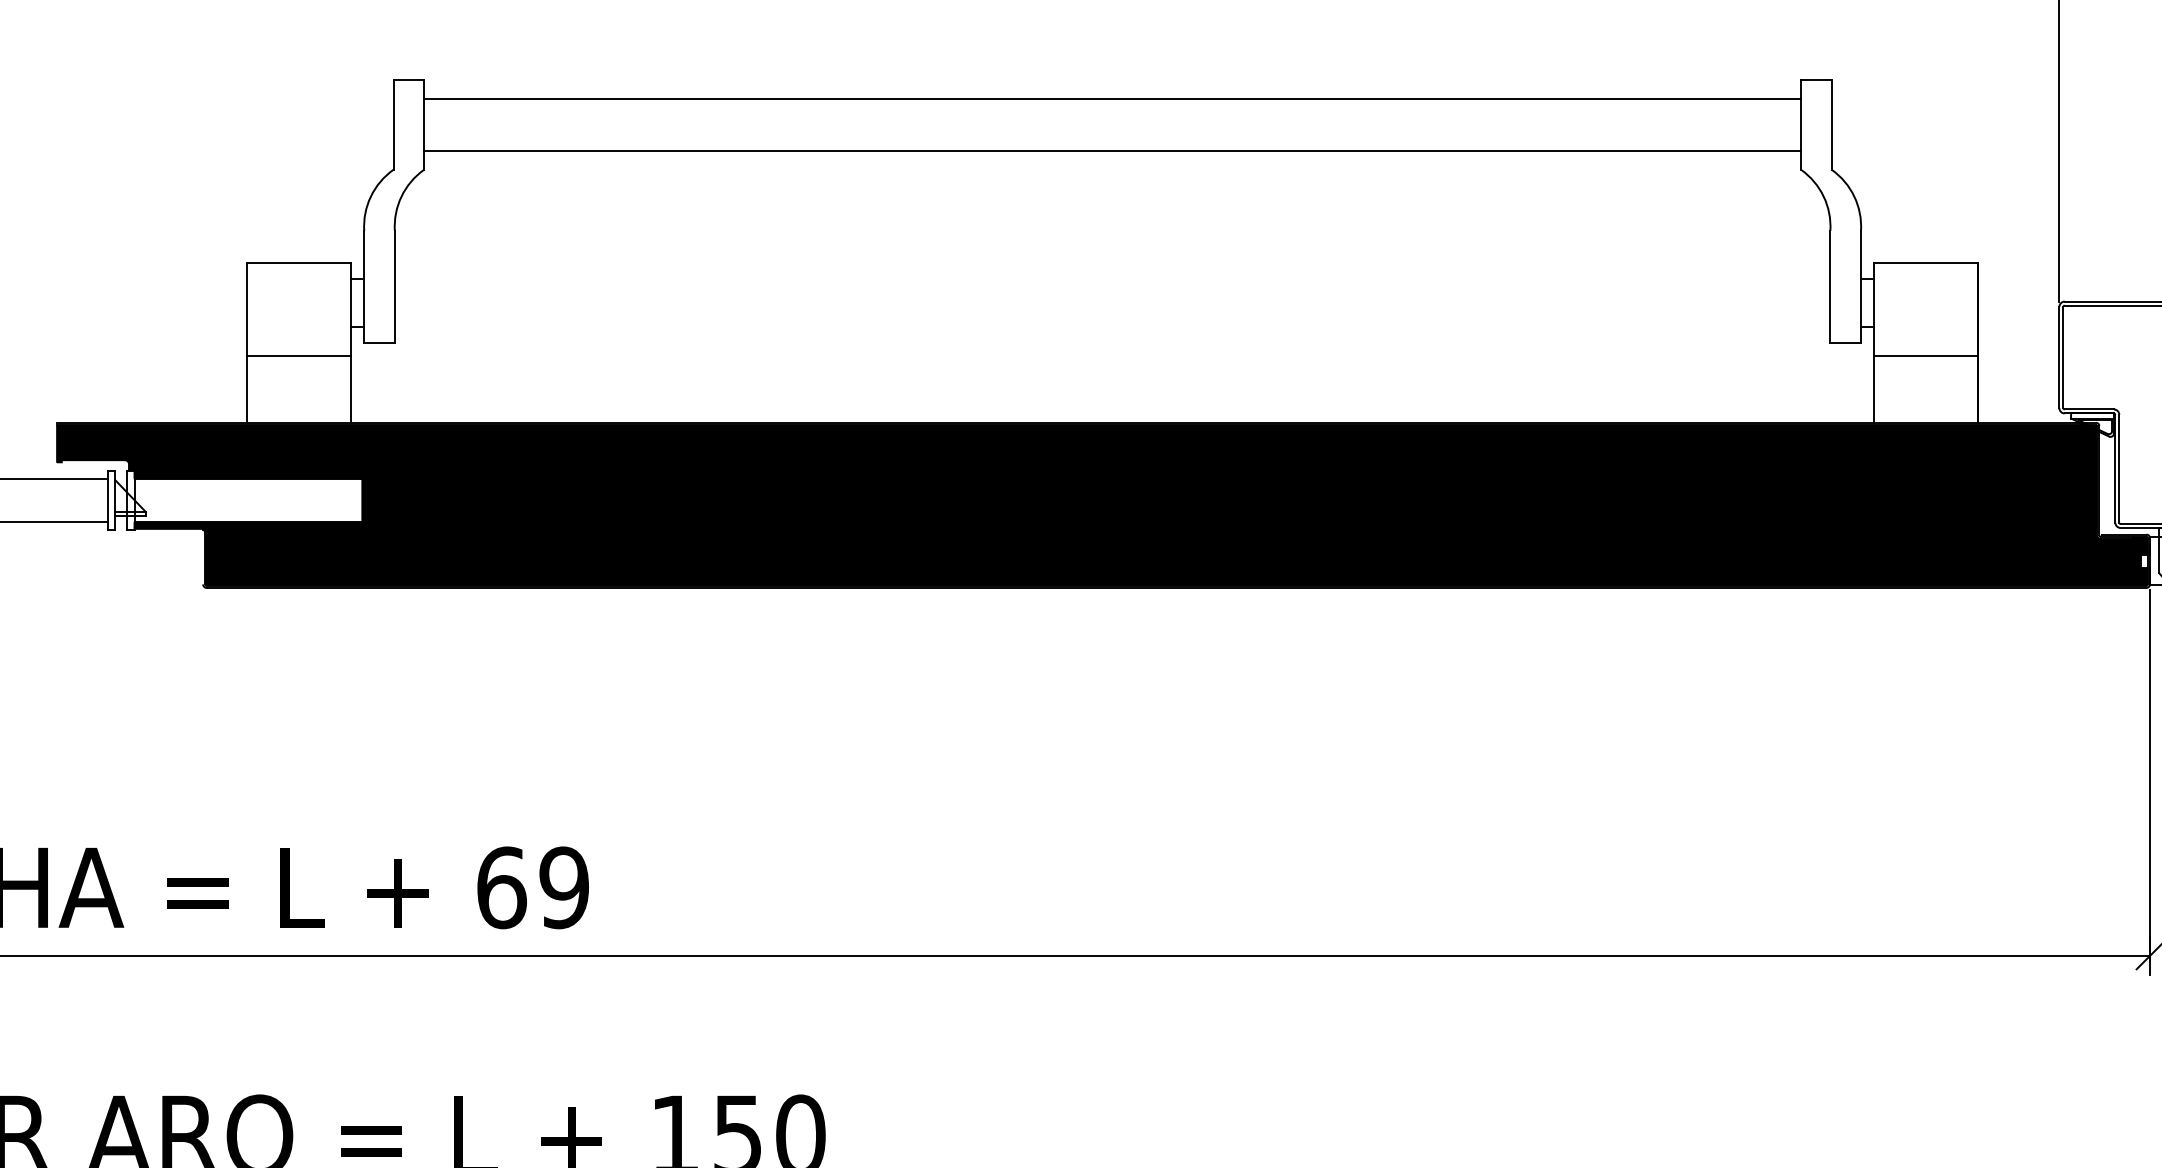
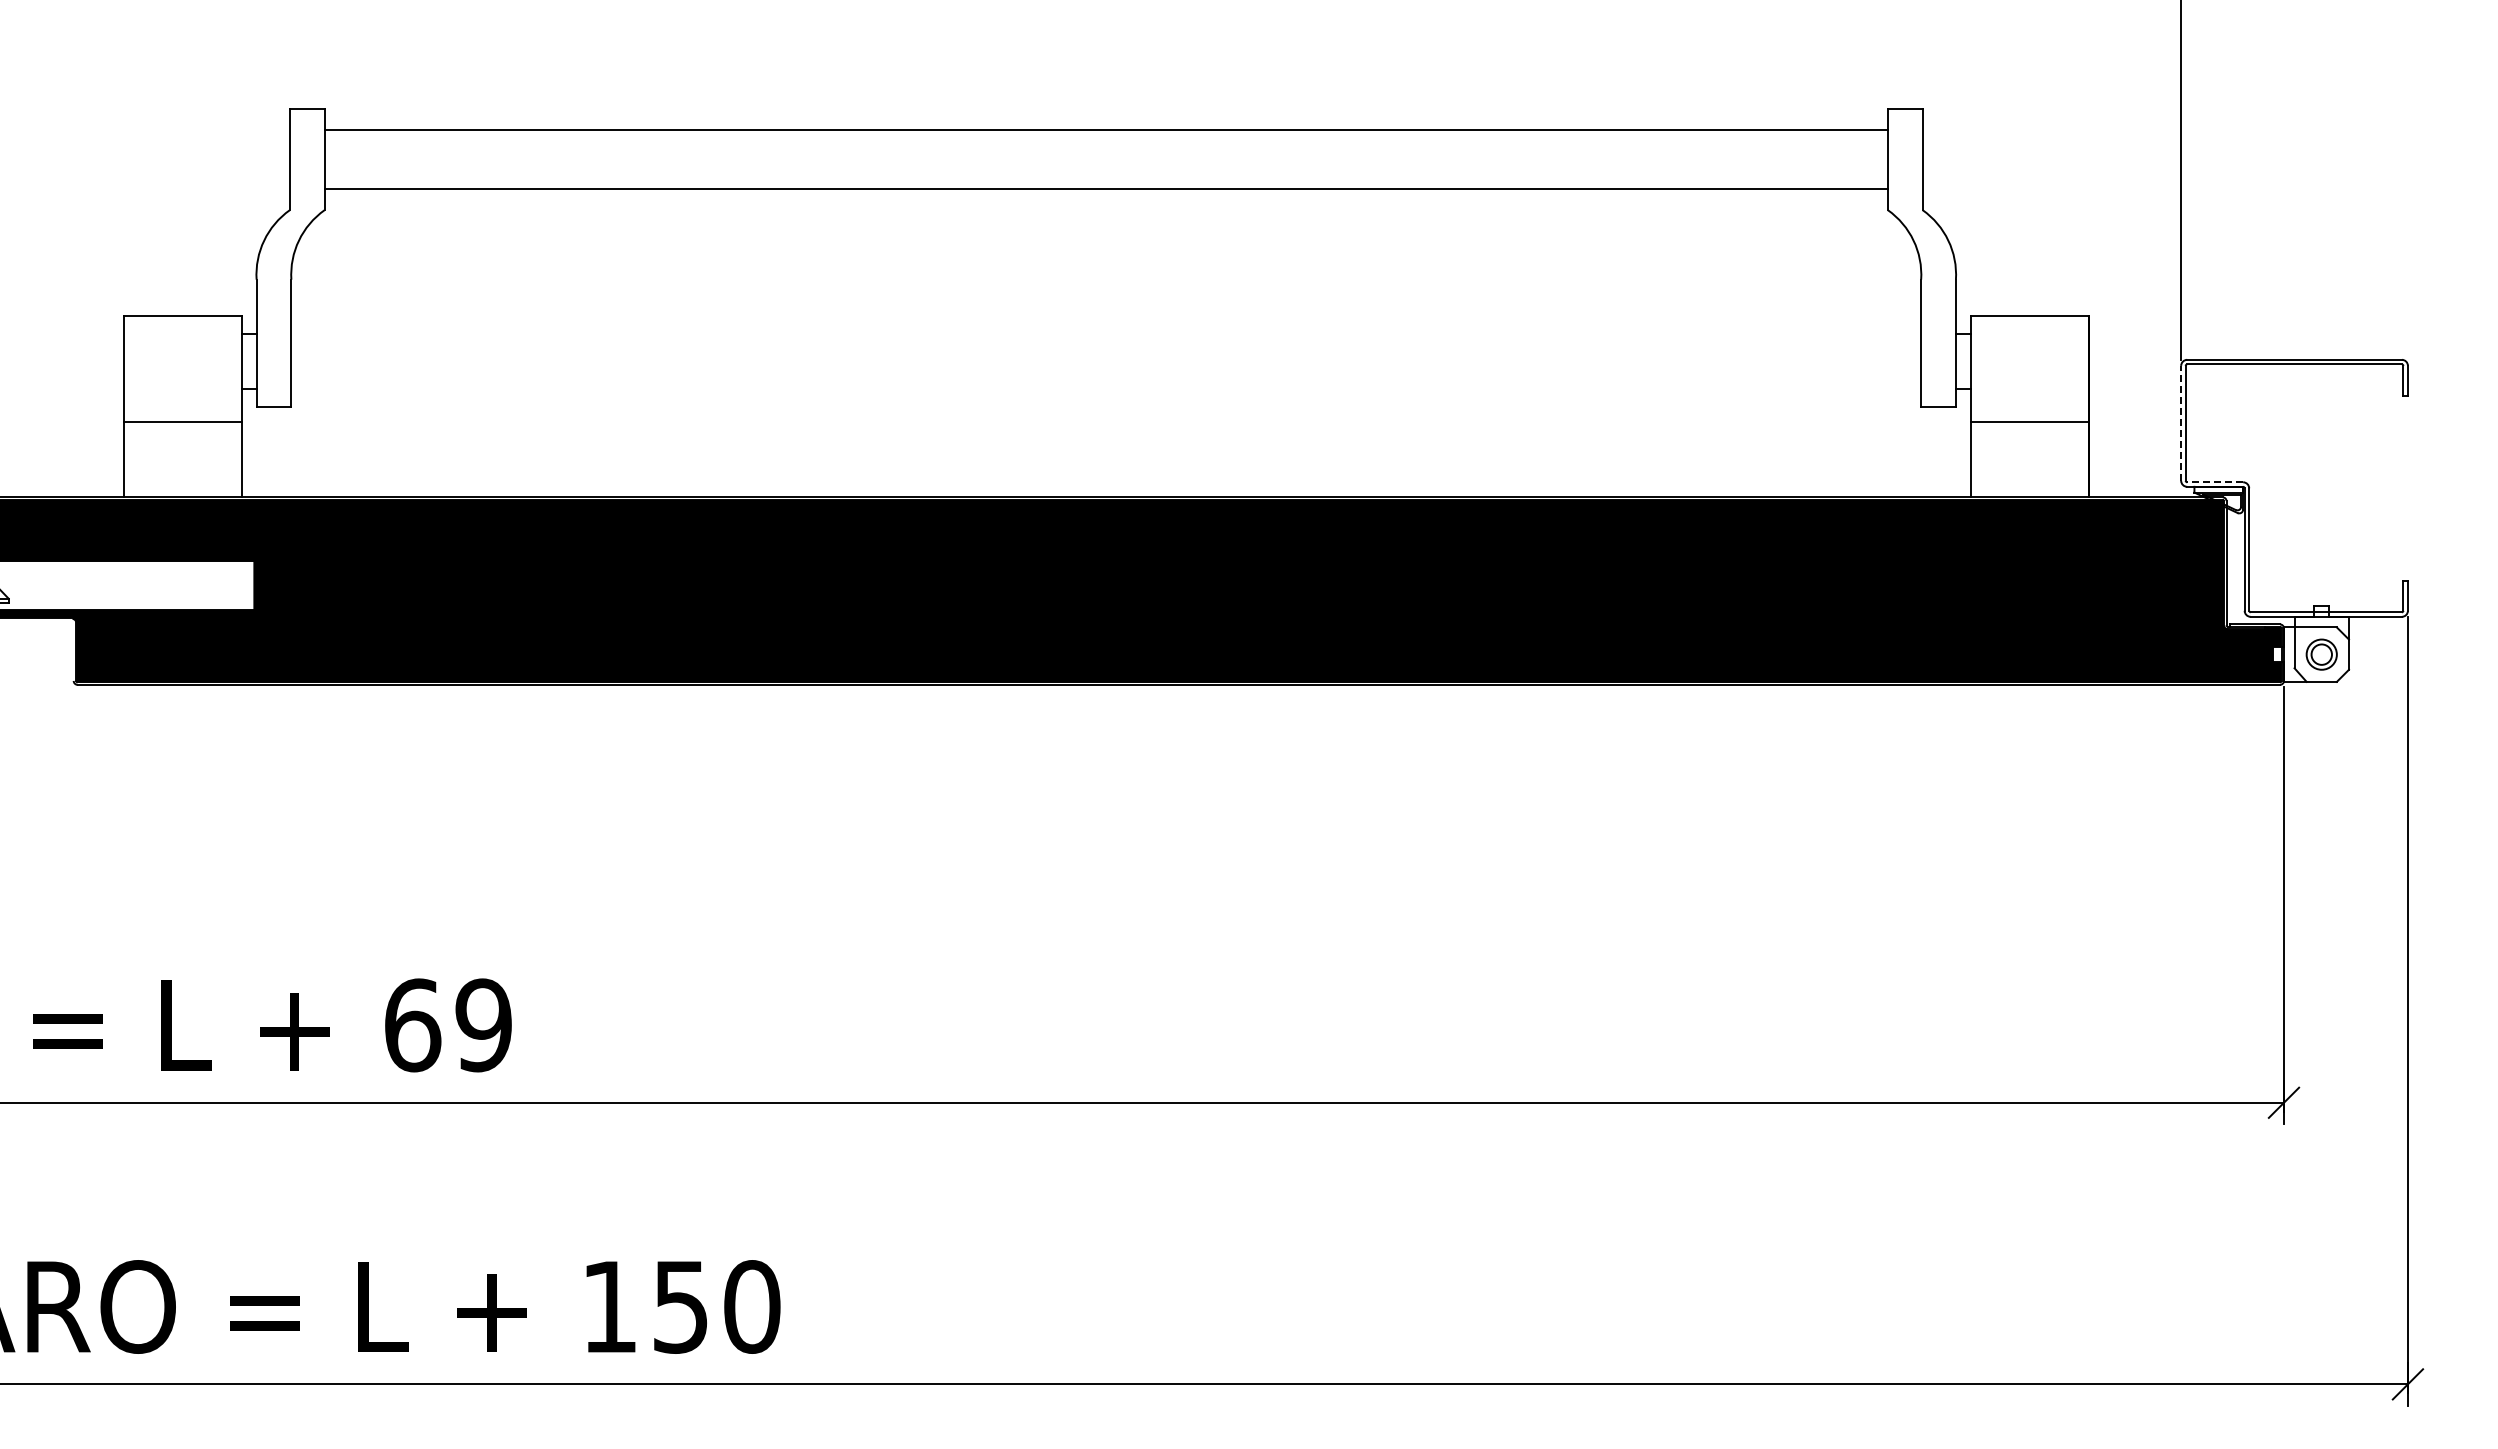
line: (2059, 356) -> (2181, 422), solid -> dashed
line: (2089, 409) -> (2215, 482), solid -> dashed

